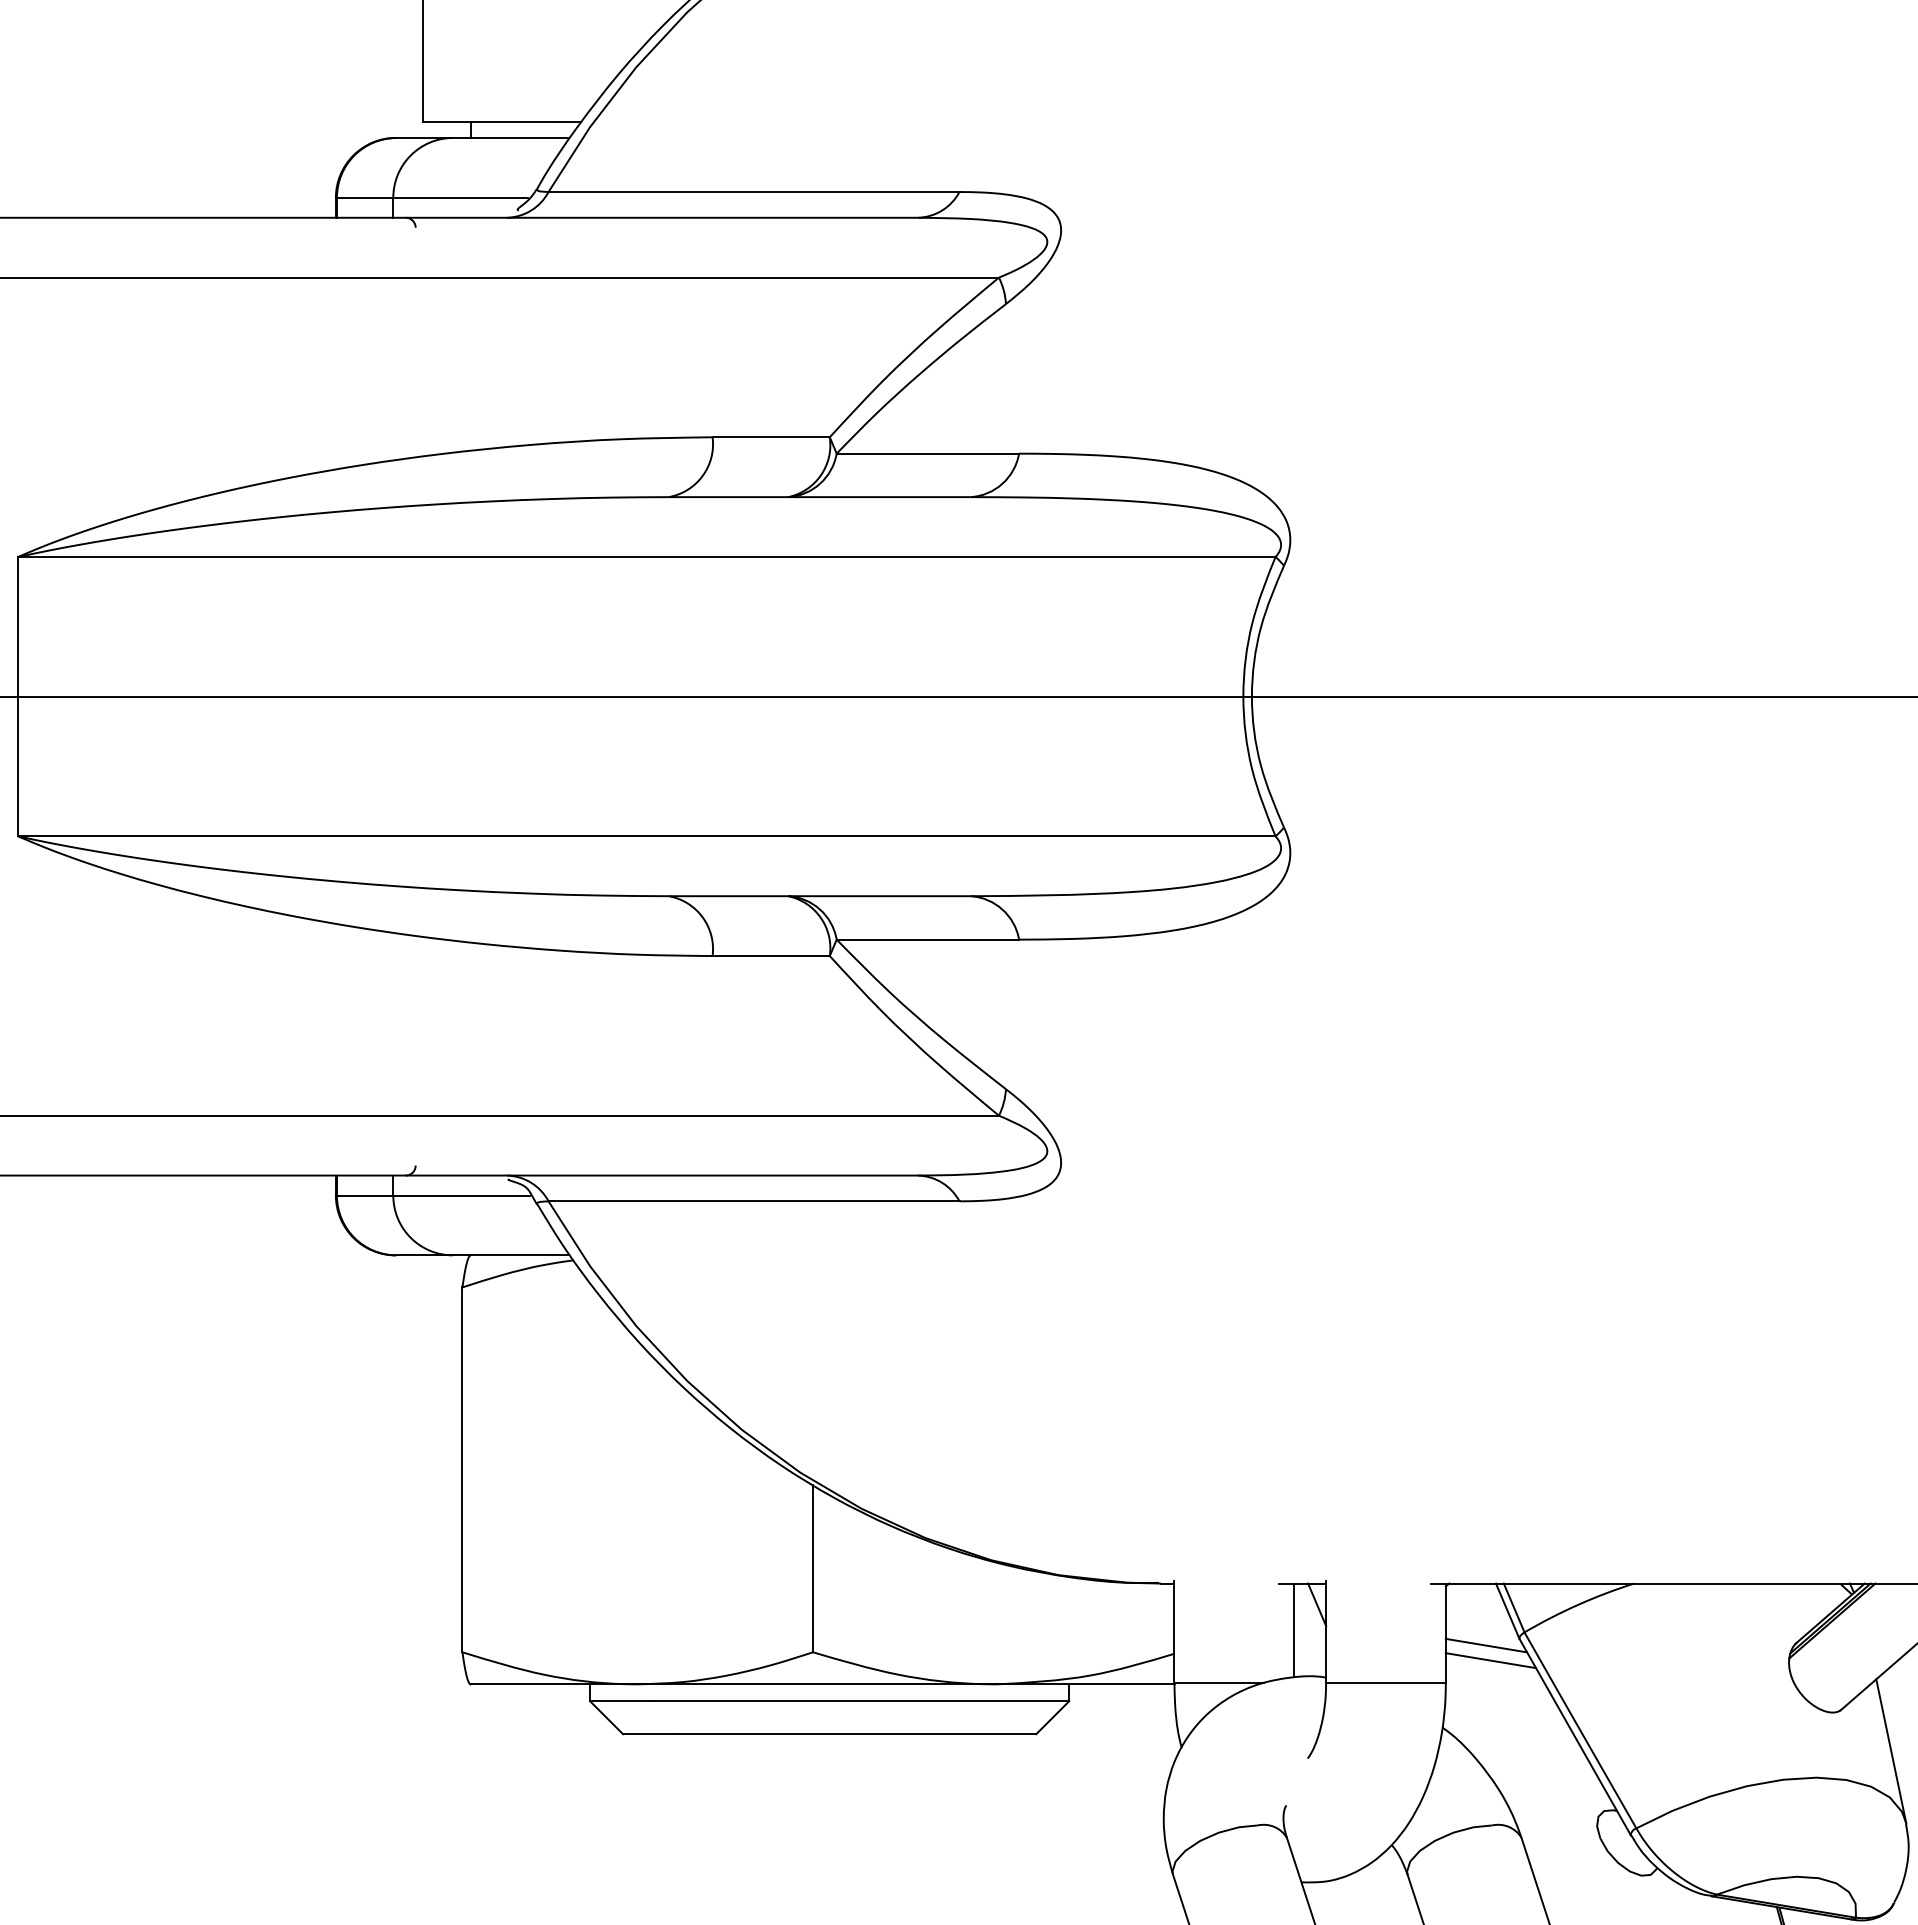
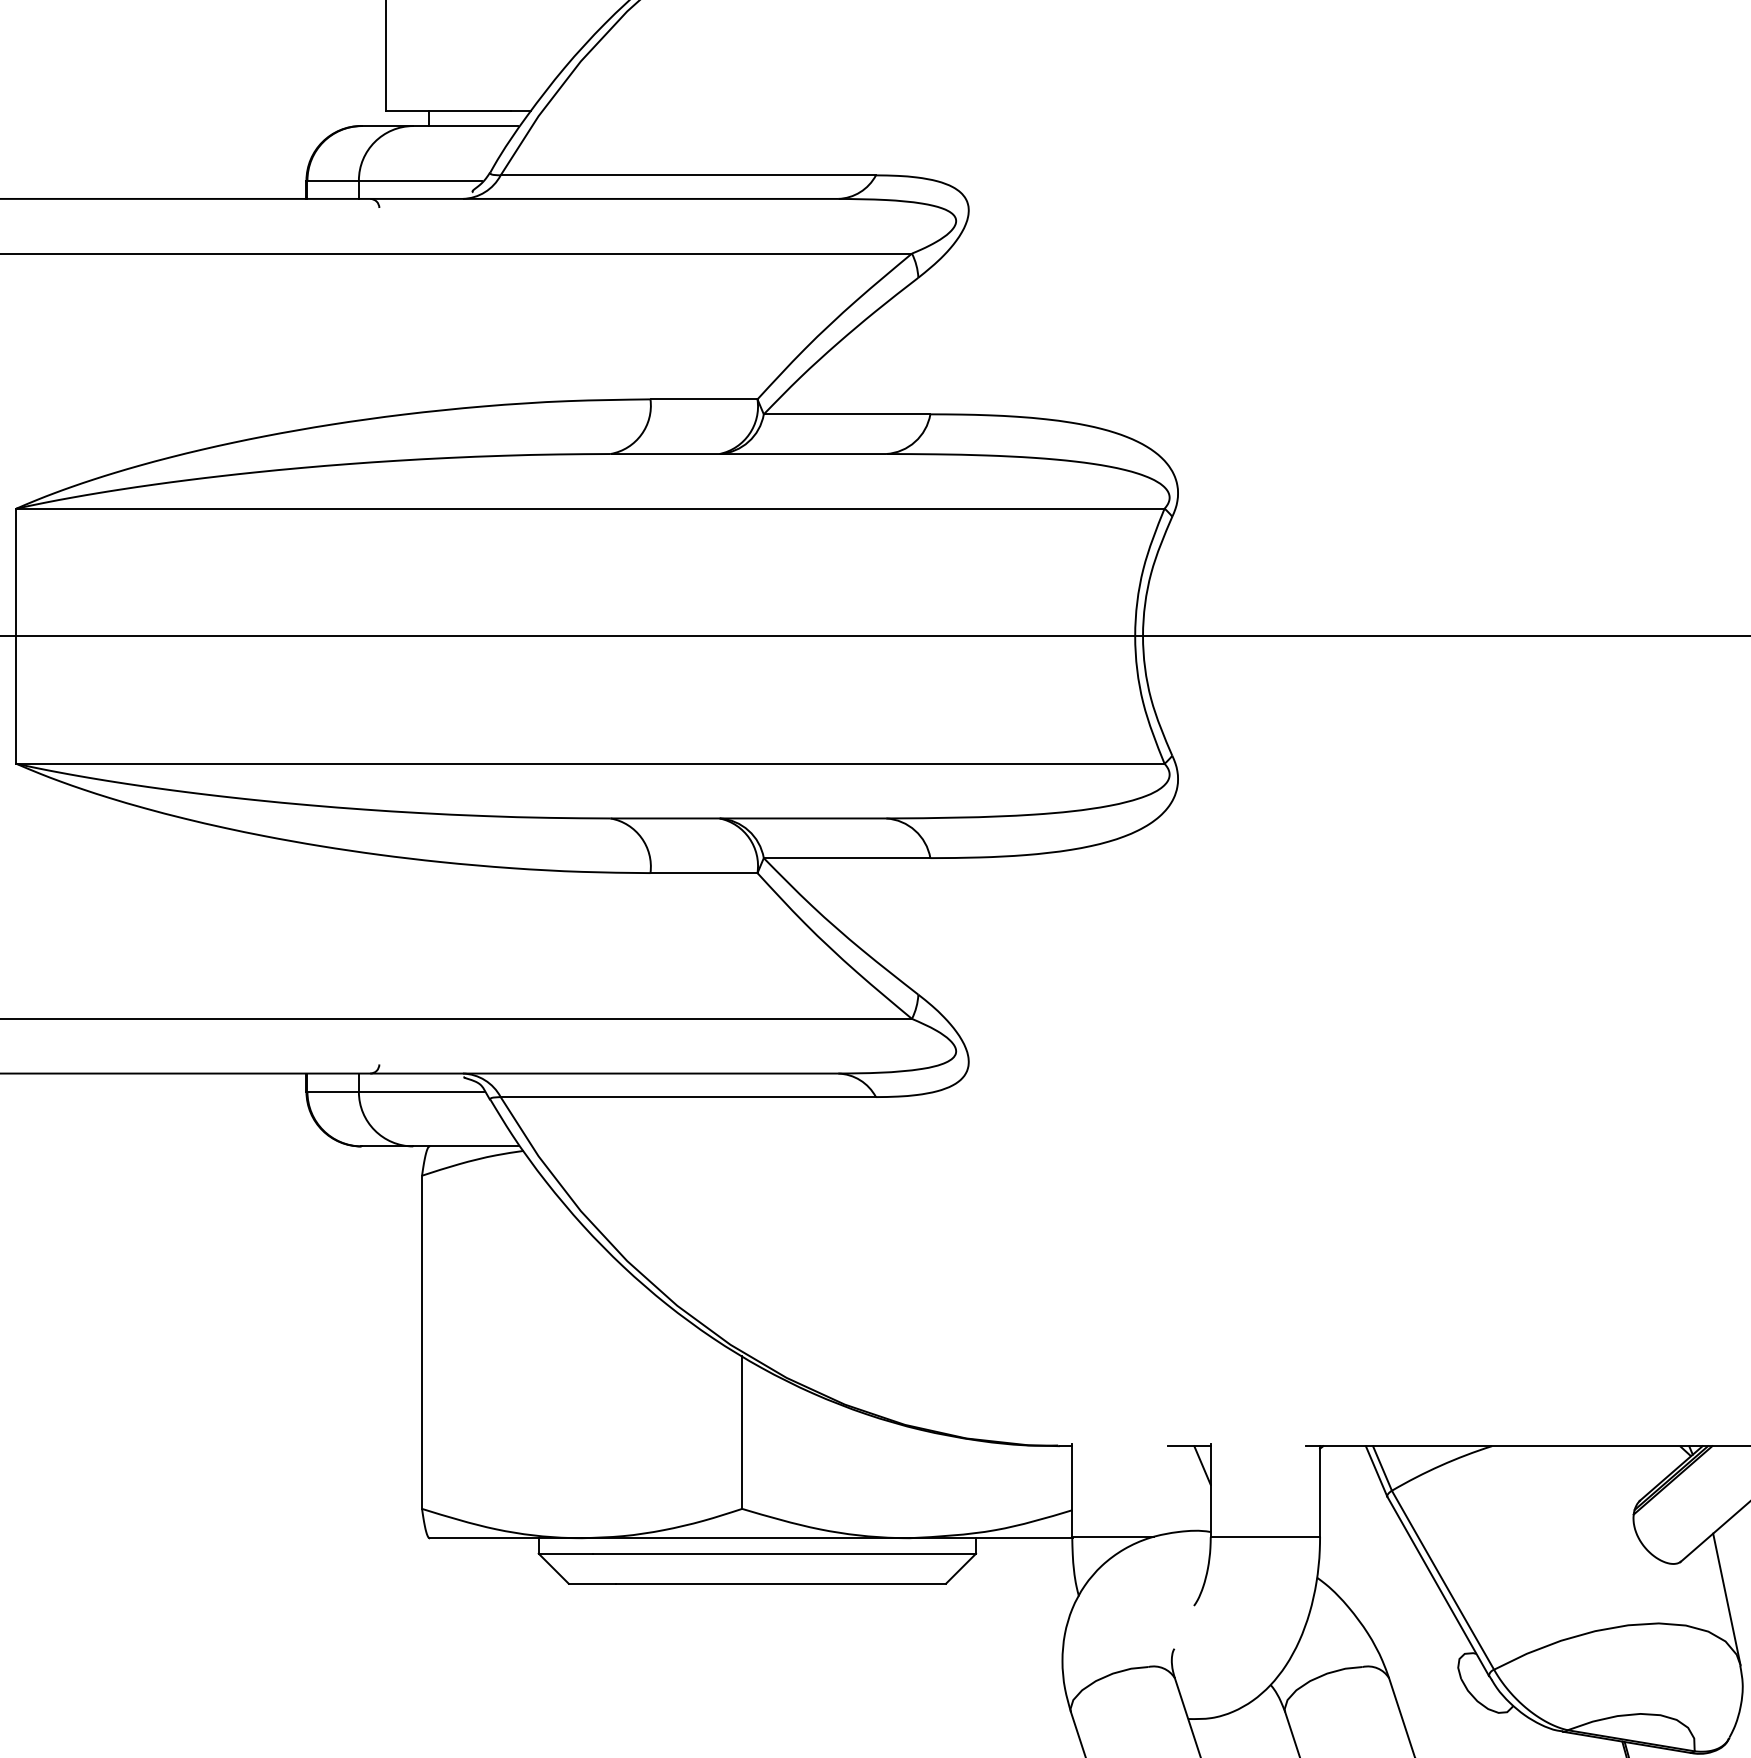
line: (1294, 1630) -> (1181, 1489), removed
line: (1486, 1645) -> (1357, 1502), removed
line: (1490, 1660) -> (1360, 1516), removed

